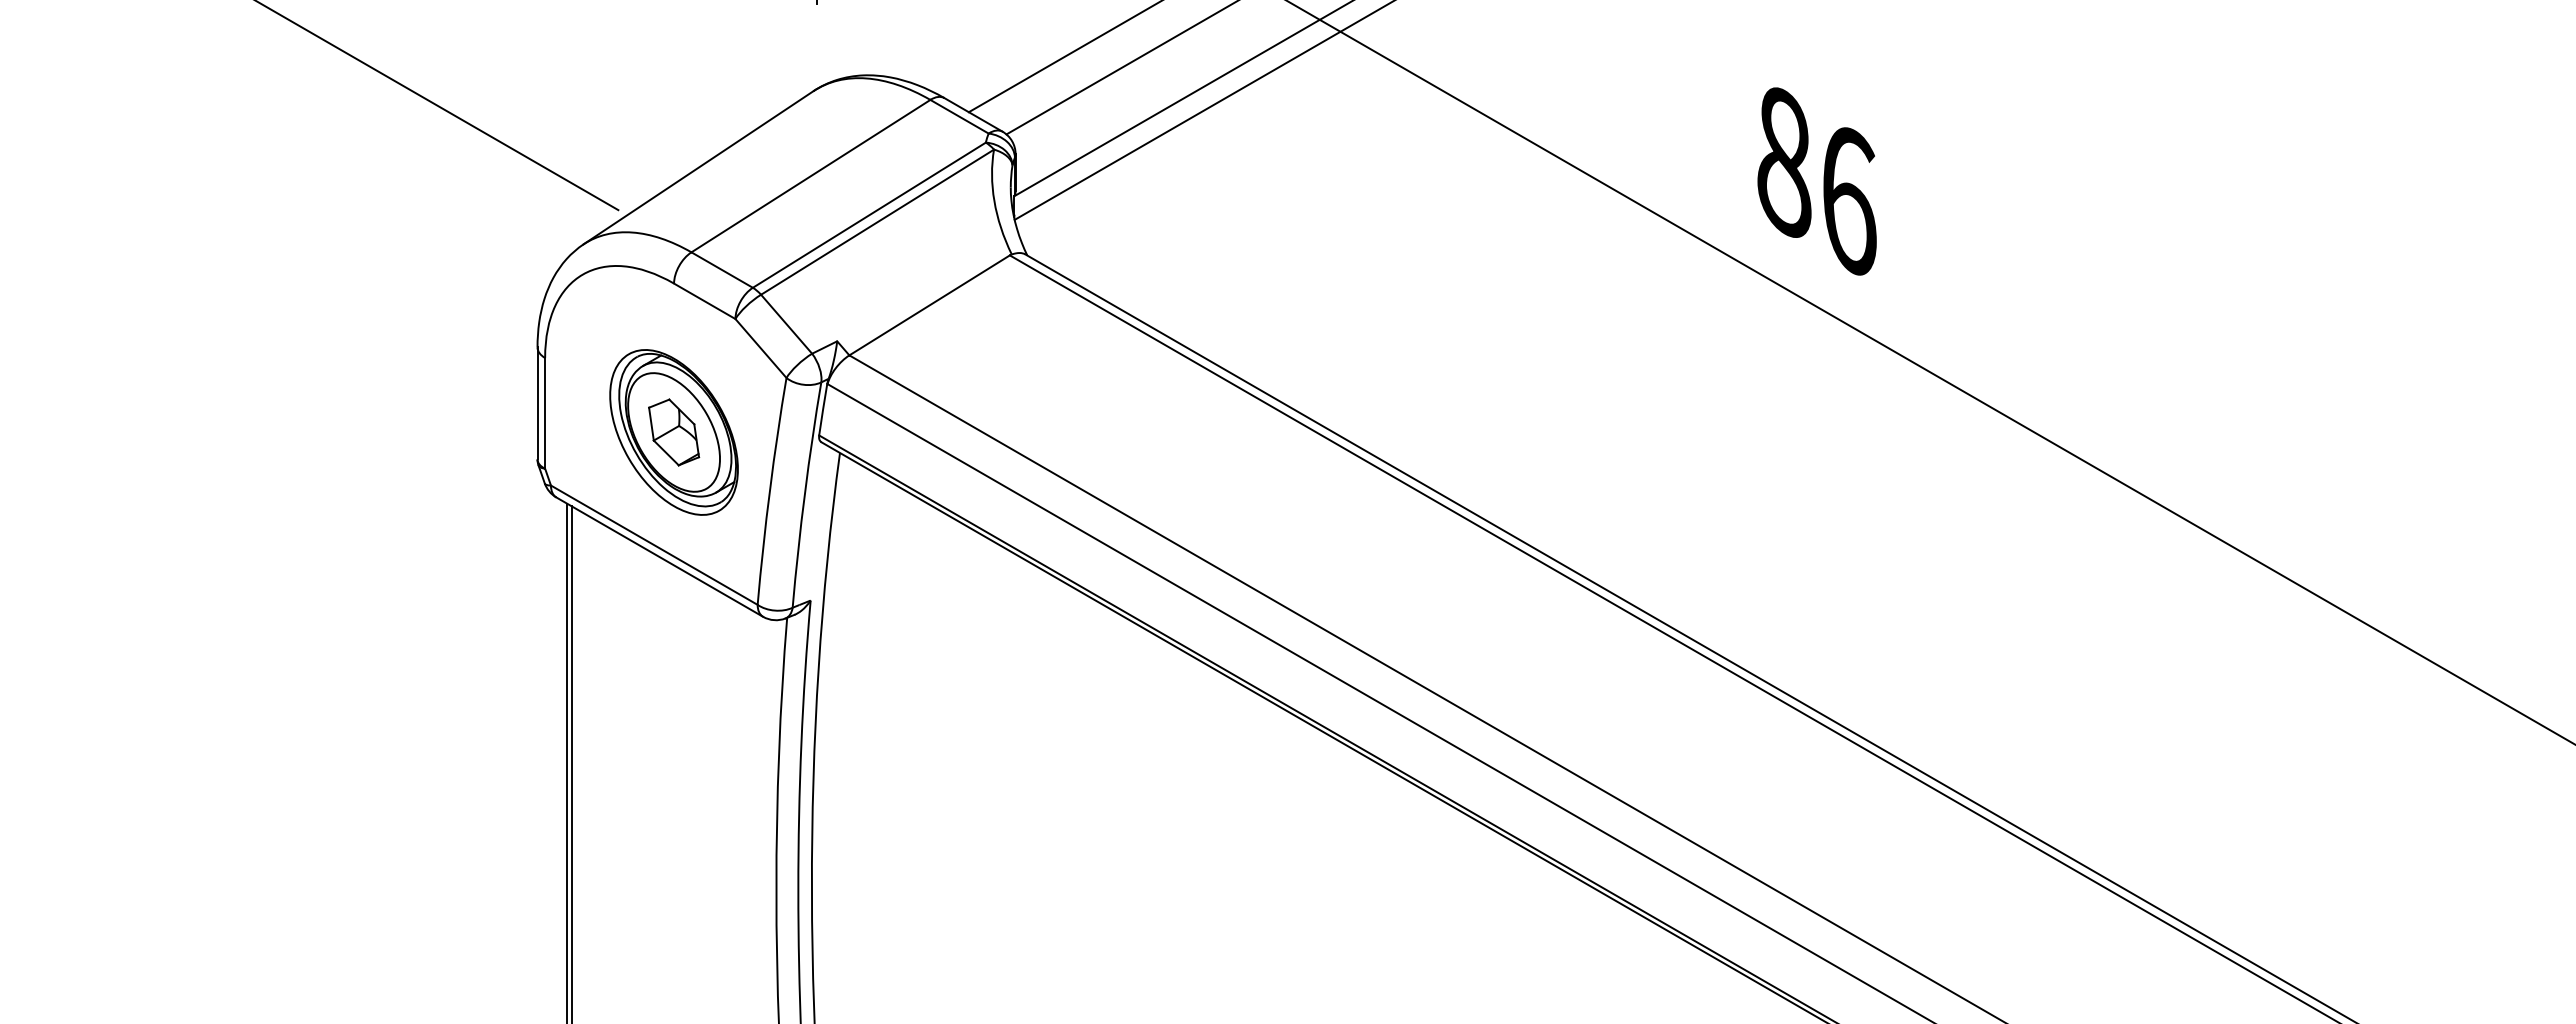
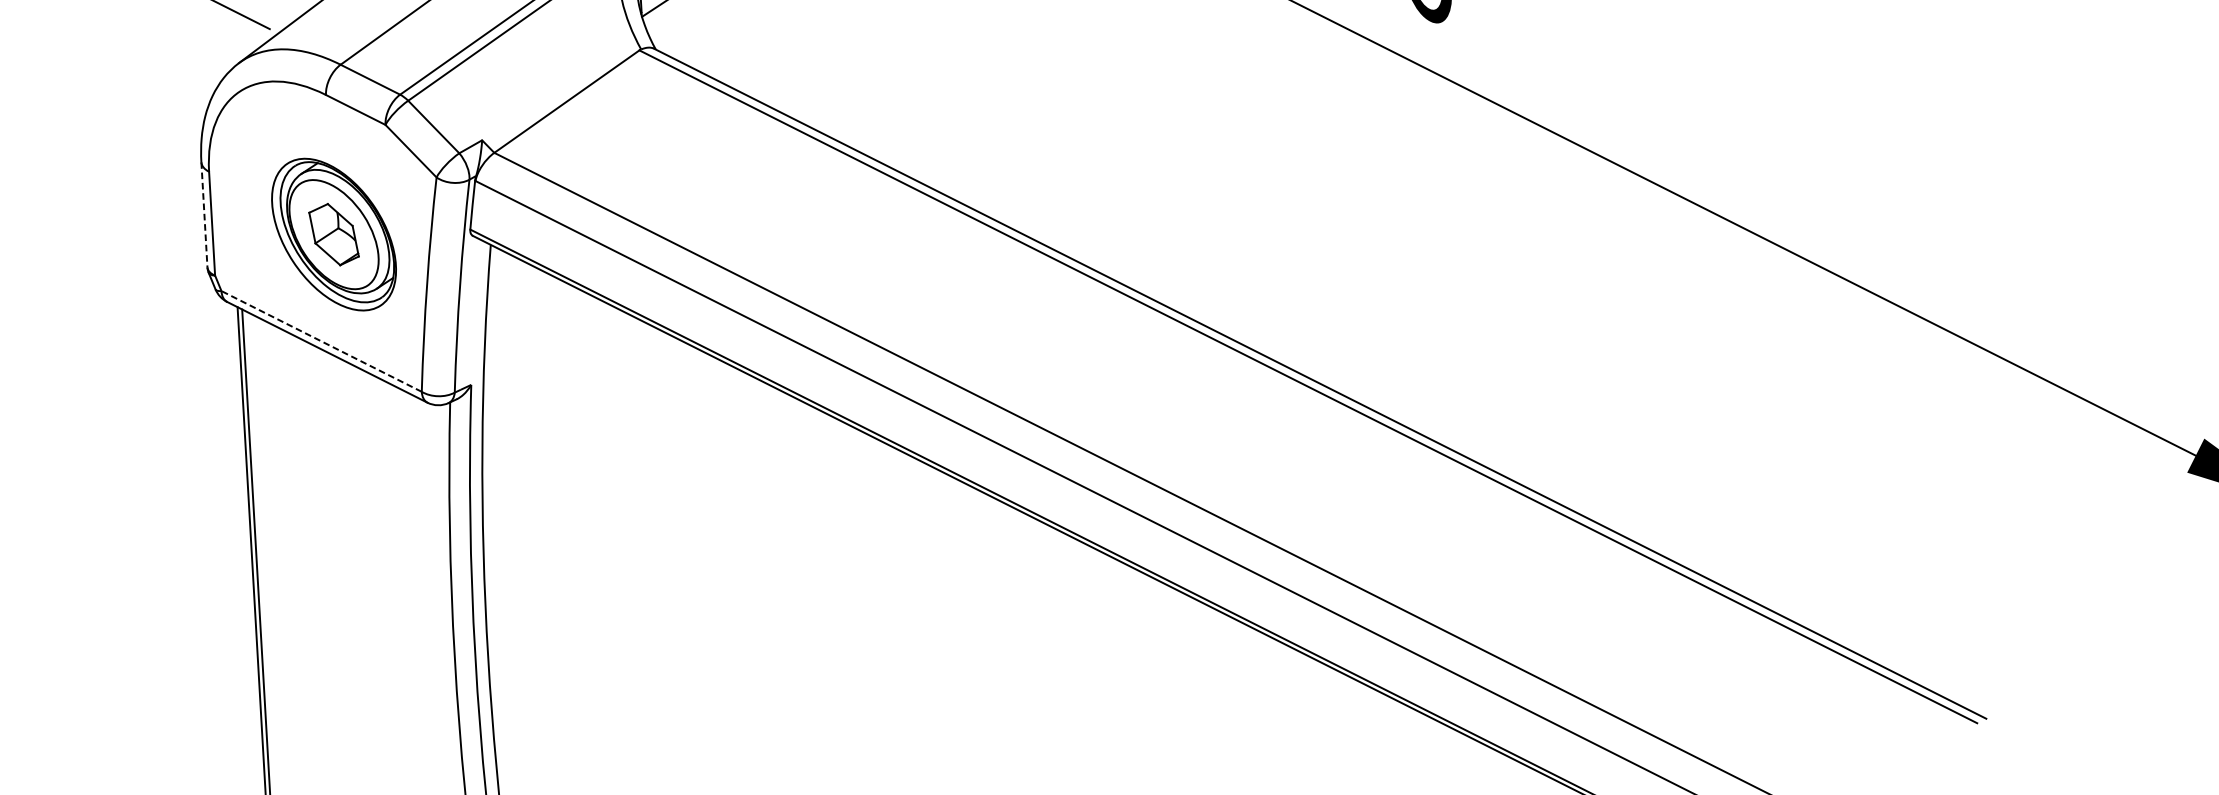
line: (537, 403) -> (204, 214), solid -> dashed
line: (653, 544) -> (320, 340), solid -> dashed

